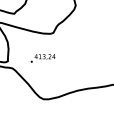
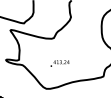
text: (42, 58) -> (59, 63), moved

